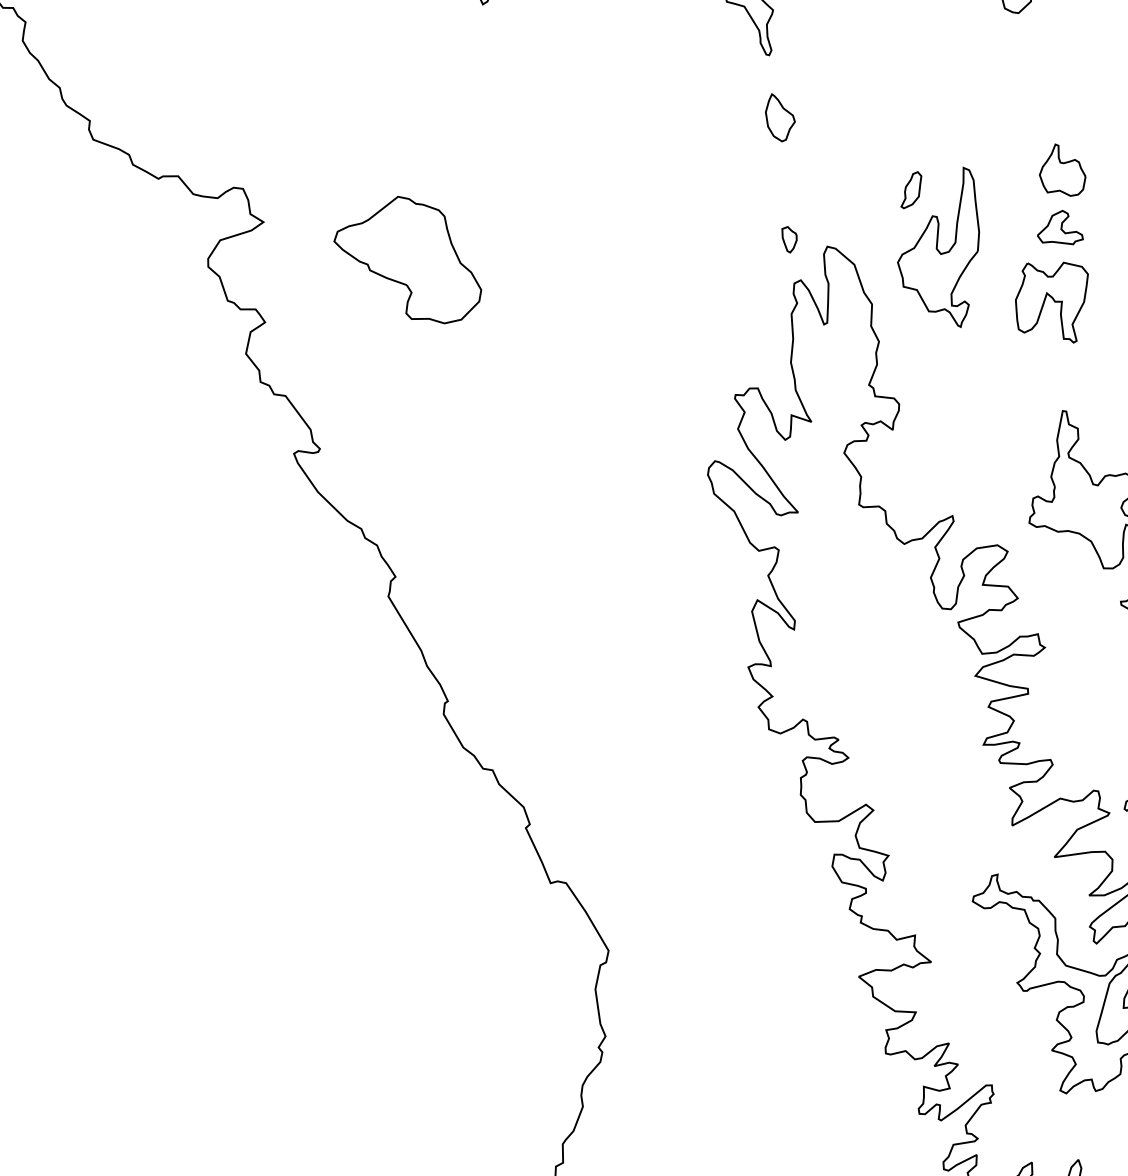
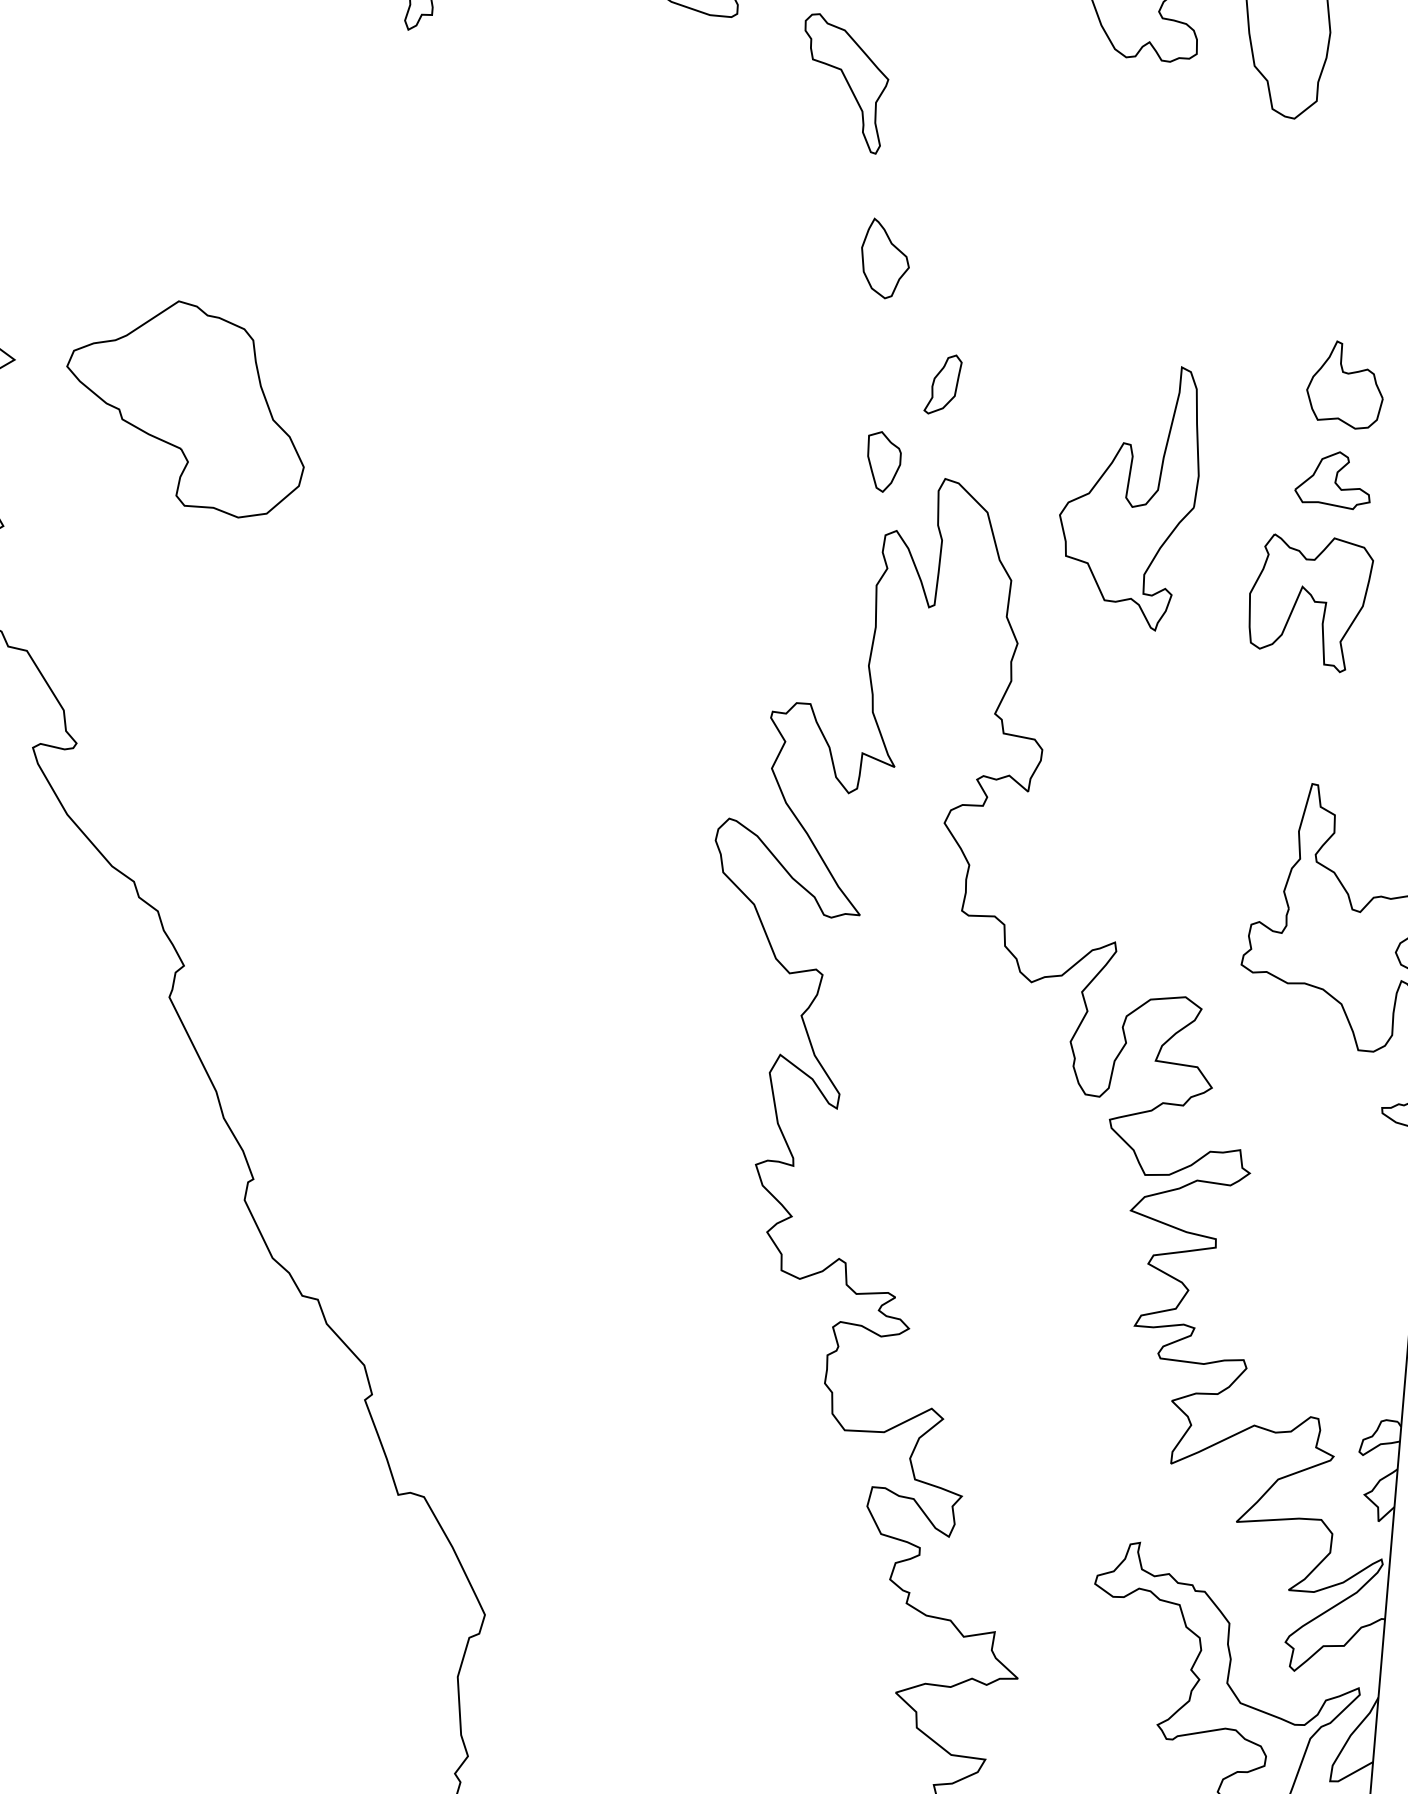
part: (911, 190) -> (943, 385), moved
part: (789, 239) -> (883, 461), size x1.4
part: (407, 260) -> (185, 408), moved

